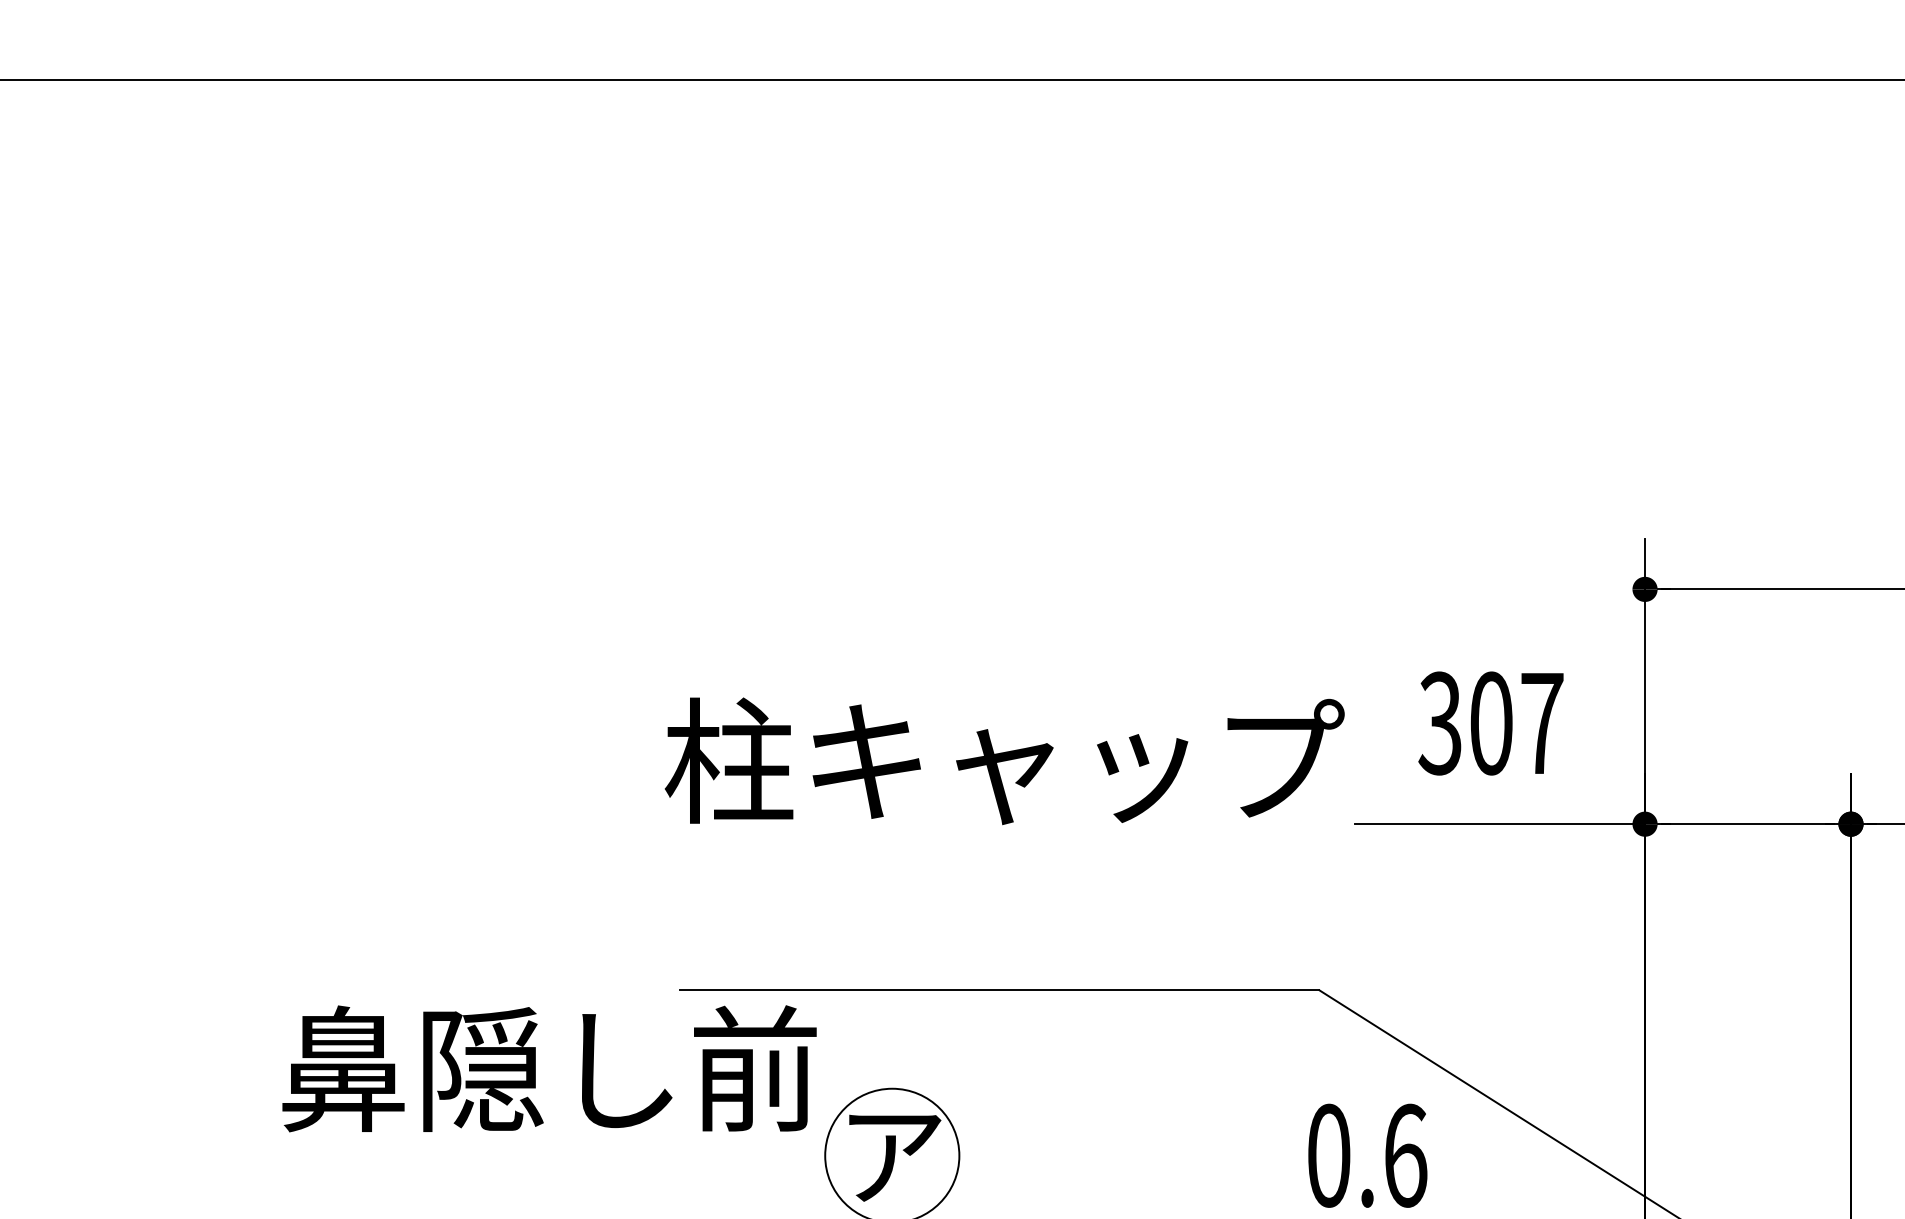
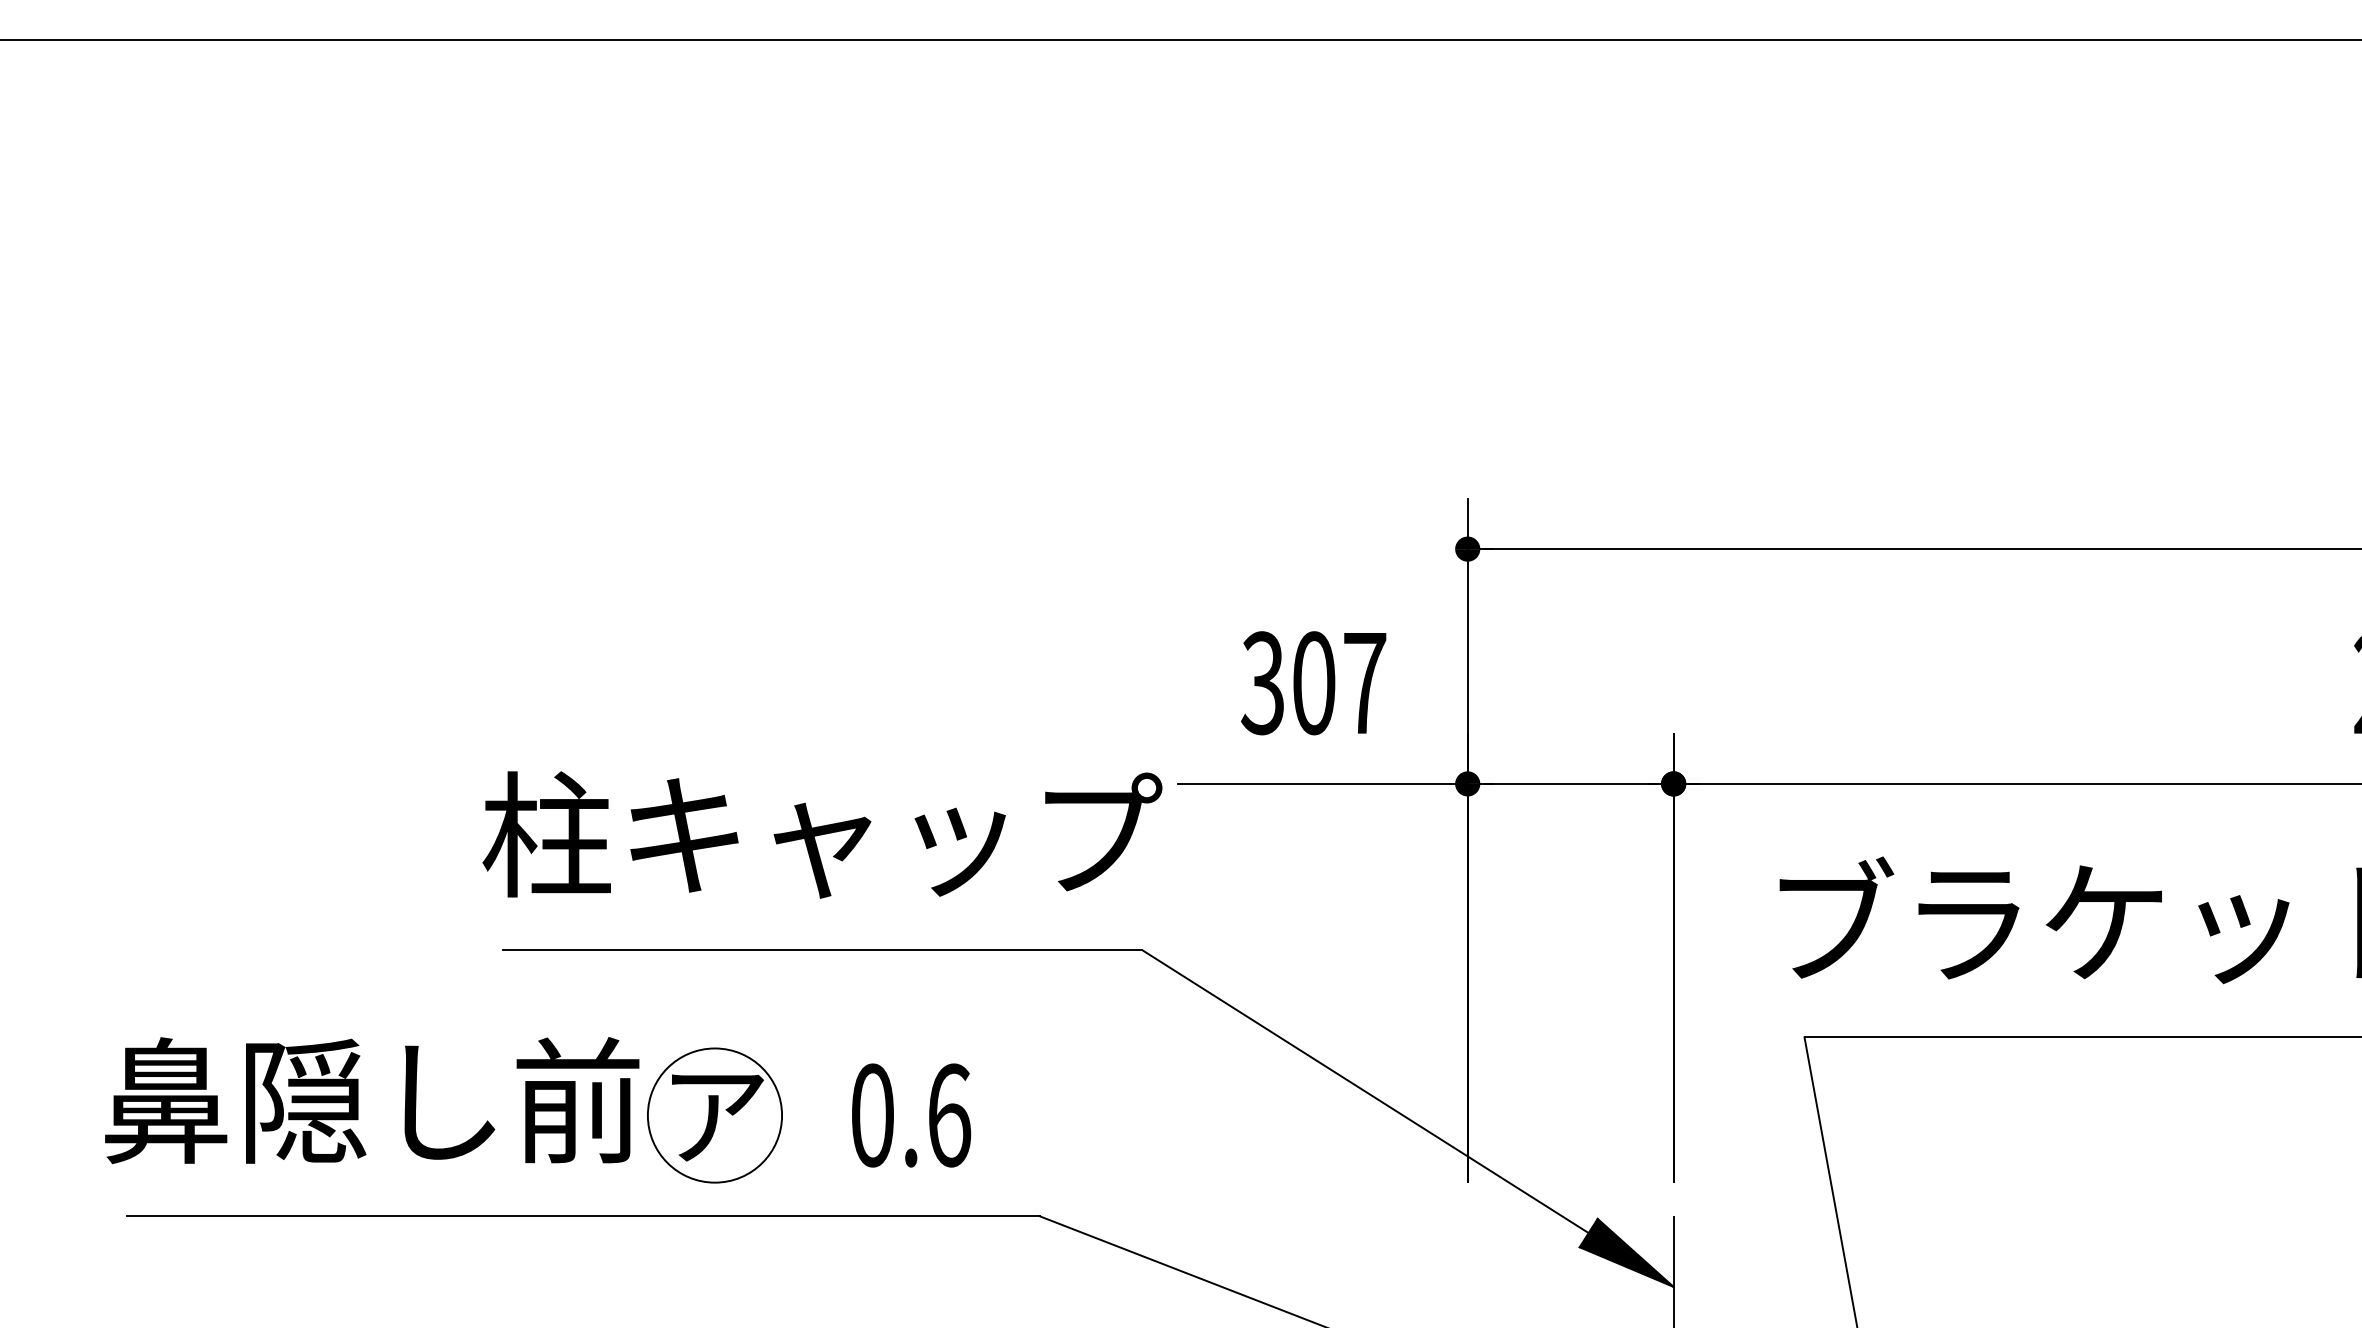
text: (1004, 760) -> (822, 834), moved
text: (549, 1068) -> (372, 1100), moved
text: (1367, 1155) -> (911, 1115), moved

